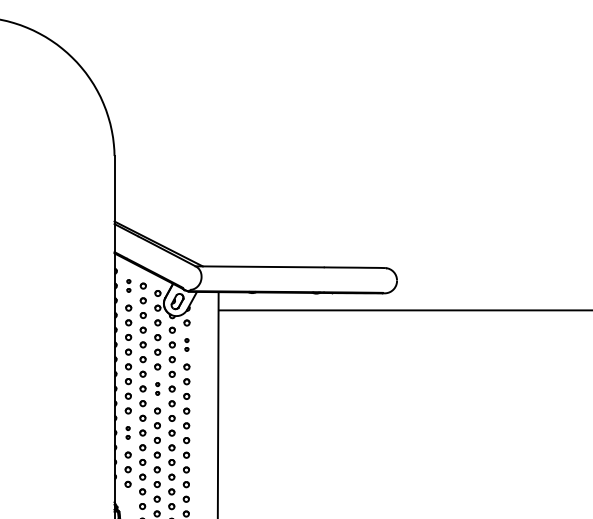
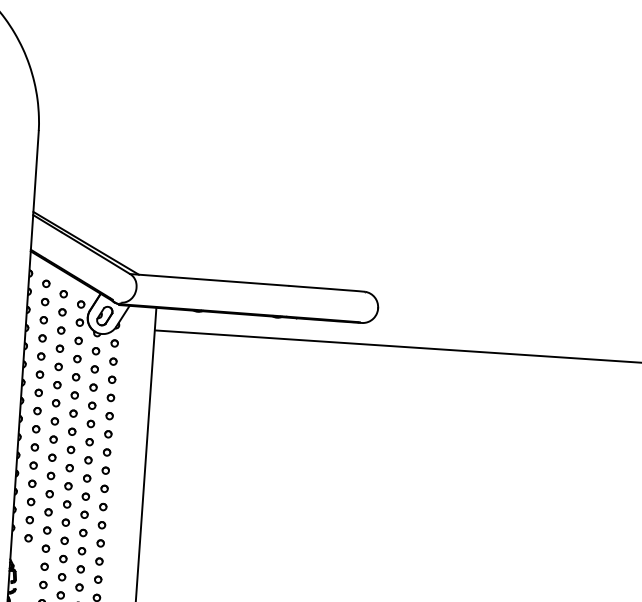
part: (128, 285) -> (45, 292), size x1.67
part: (186, 344) -> (112, 369), size x1.67
part: (157, 388) -> (72, 422), size x1.67
part: (127, 432) -> (32, 474), size x1.67

